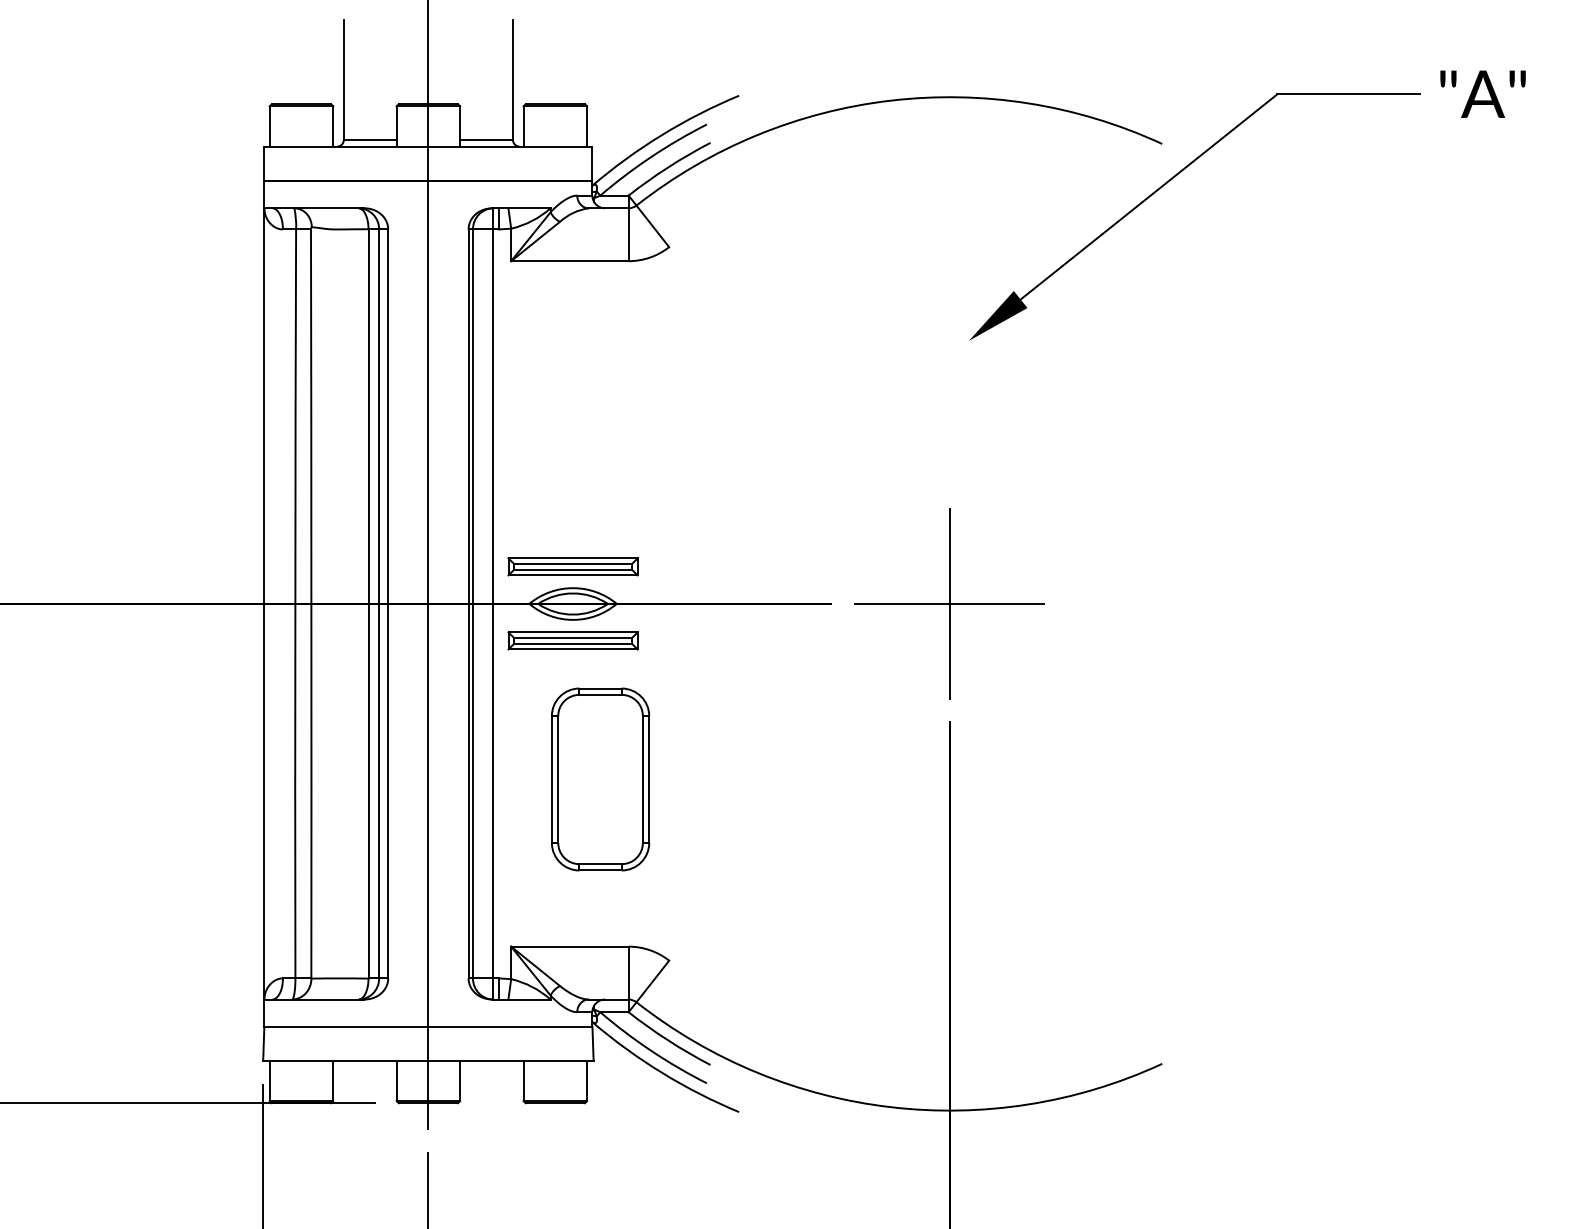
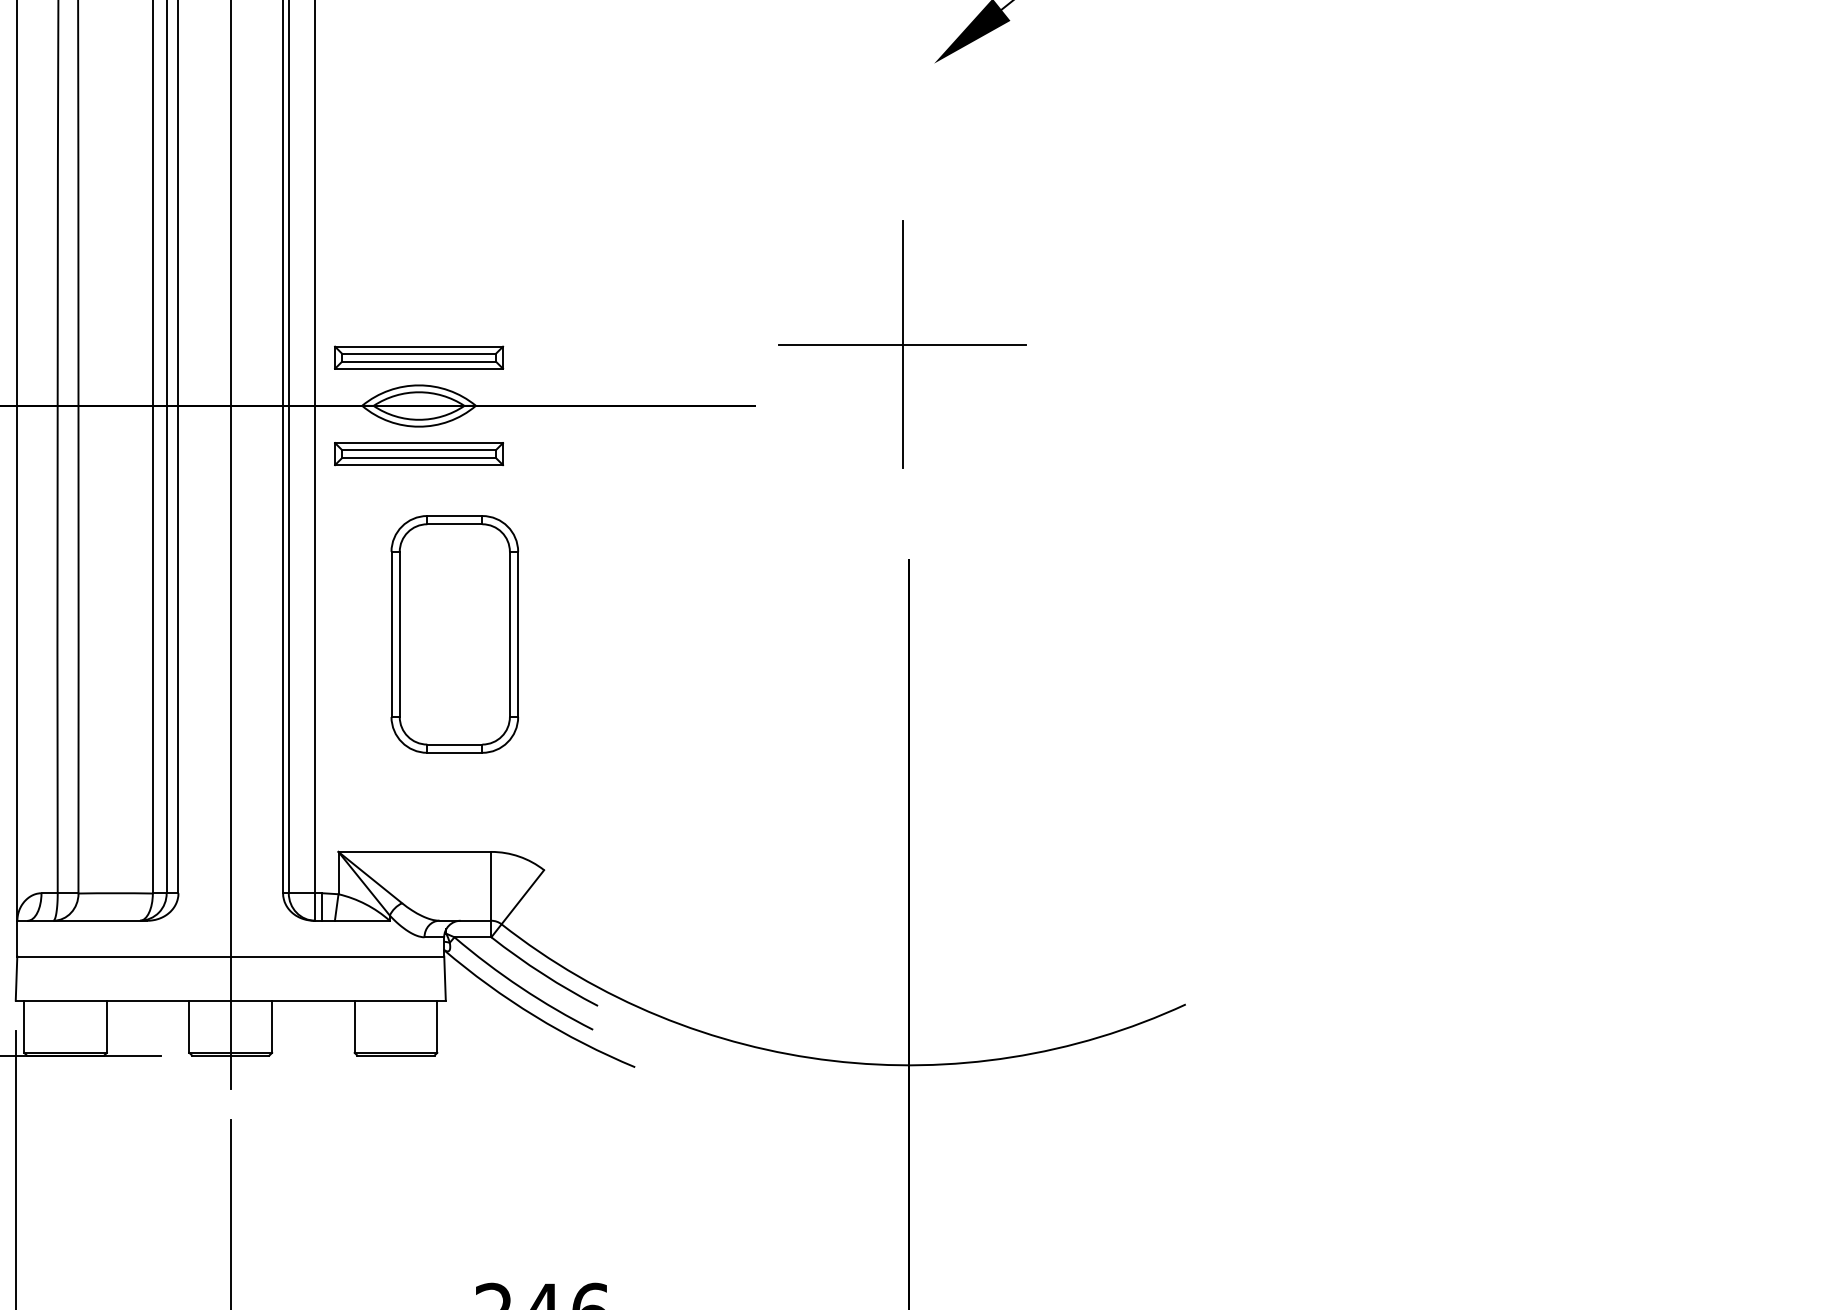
part: (949, 603) -> (902, 344), moved

